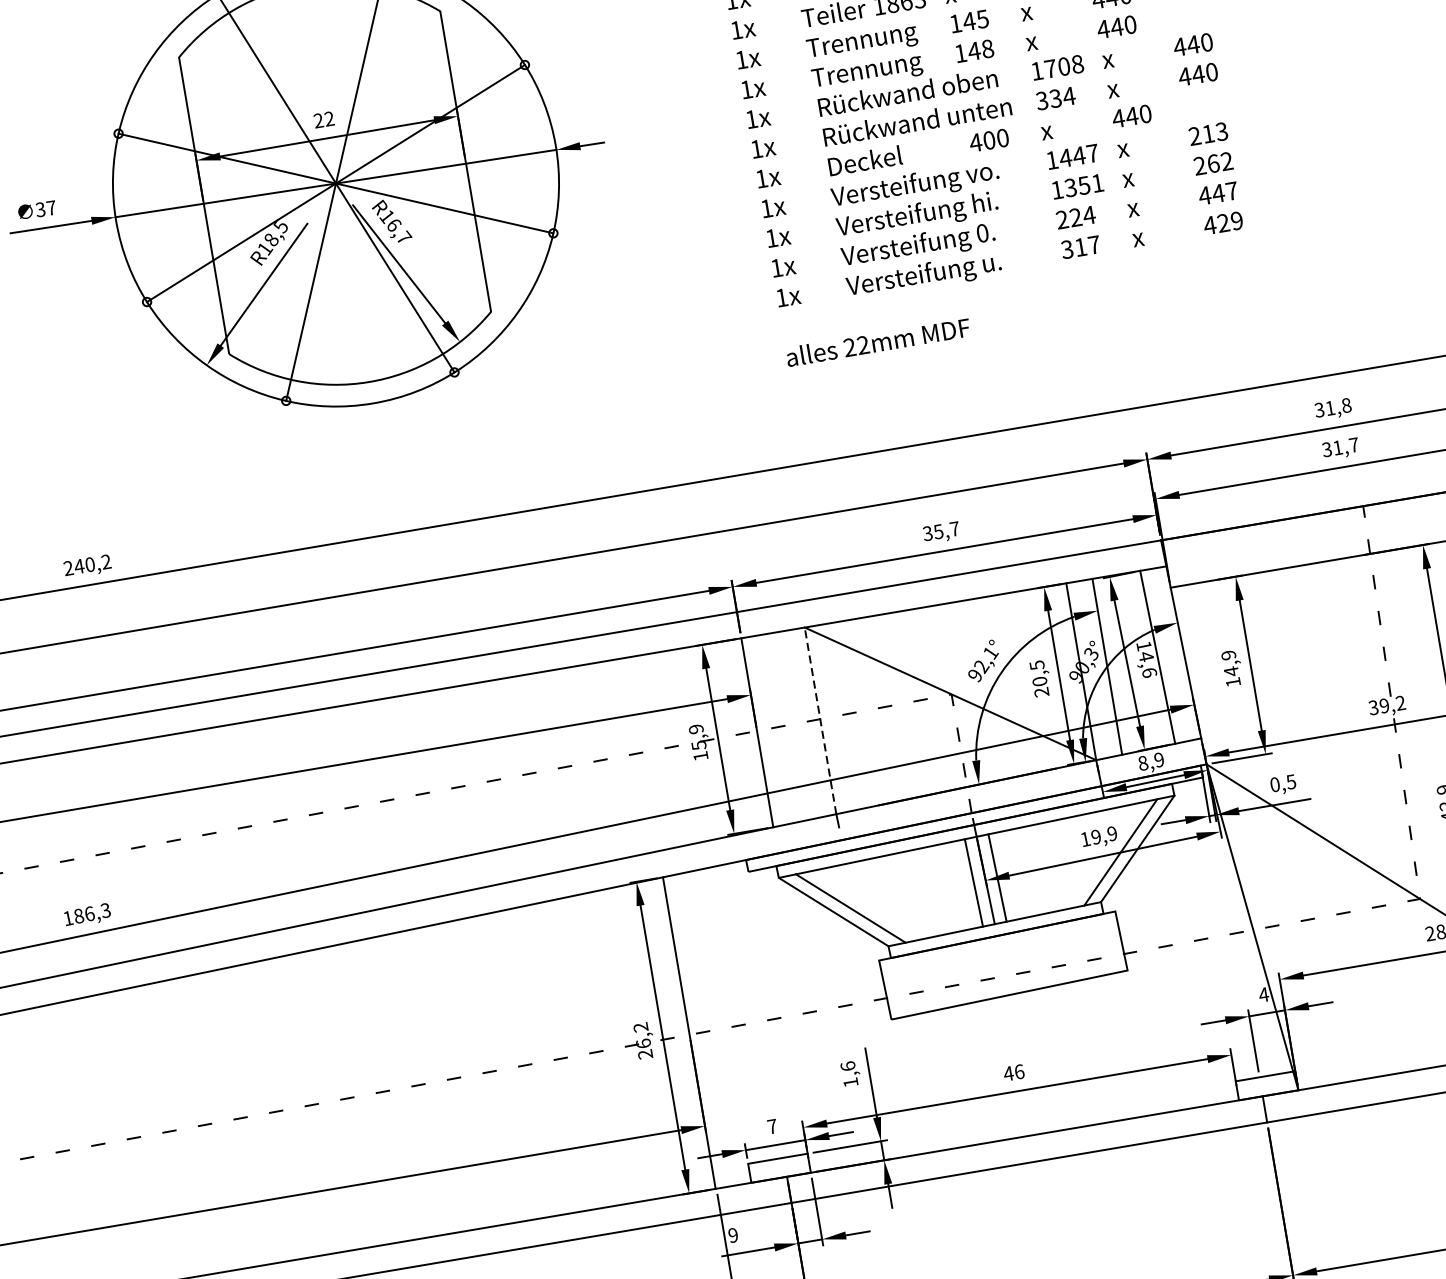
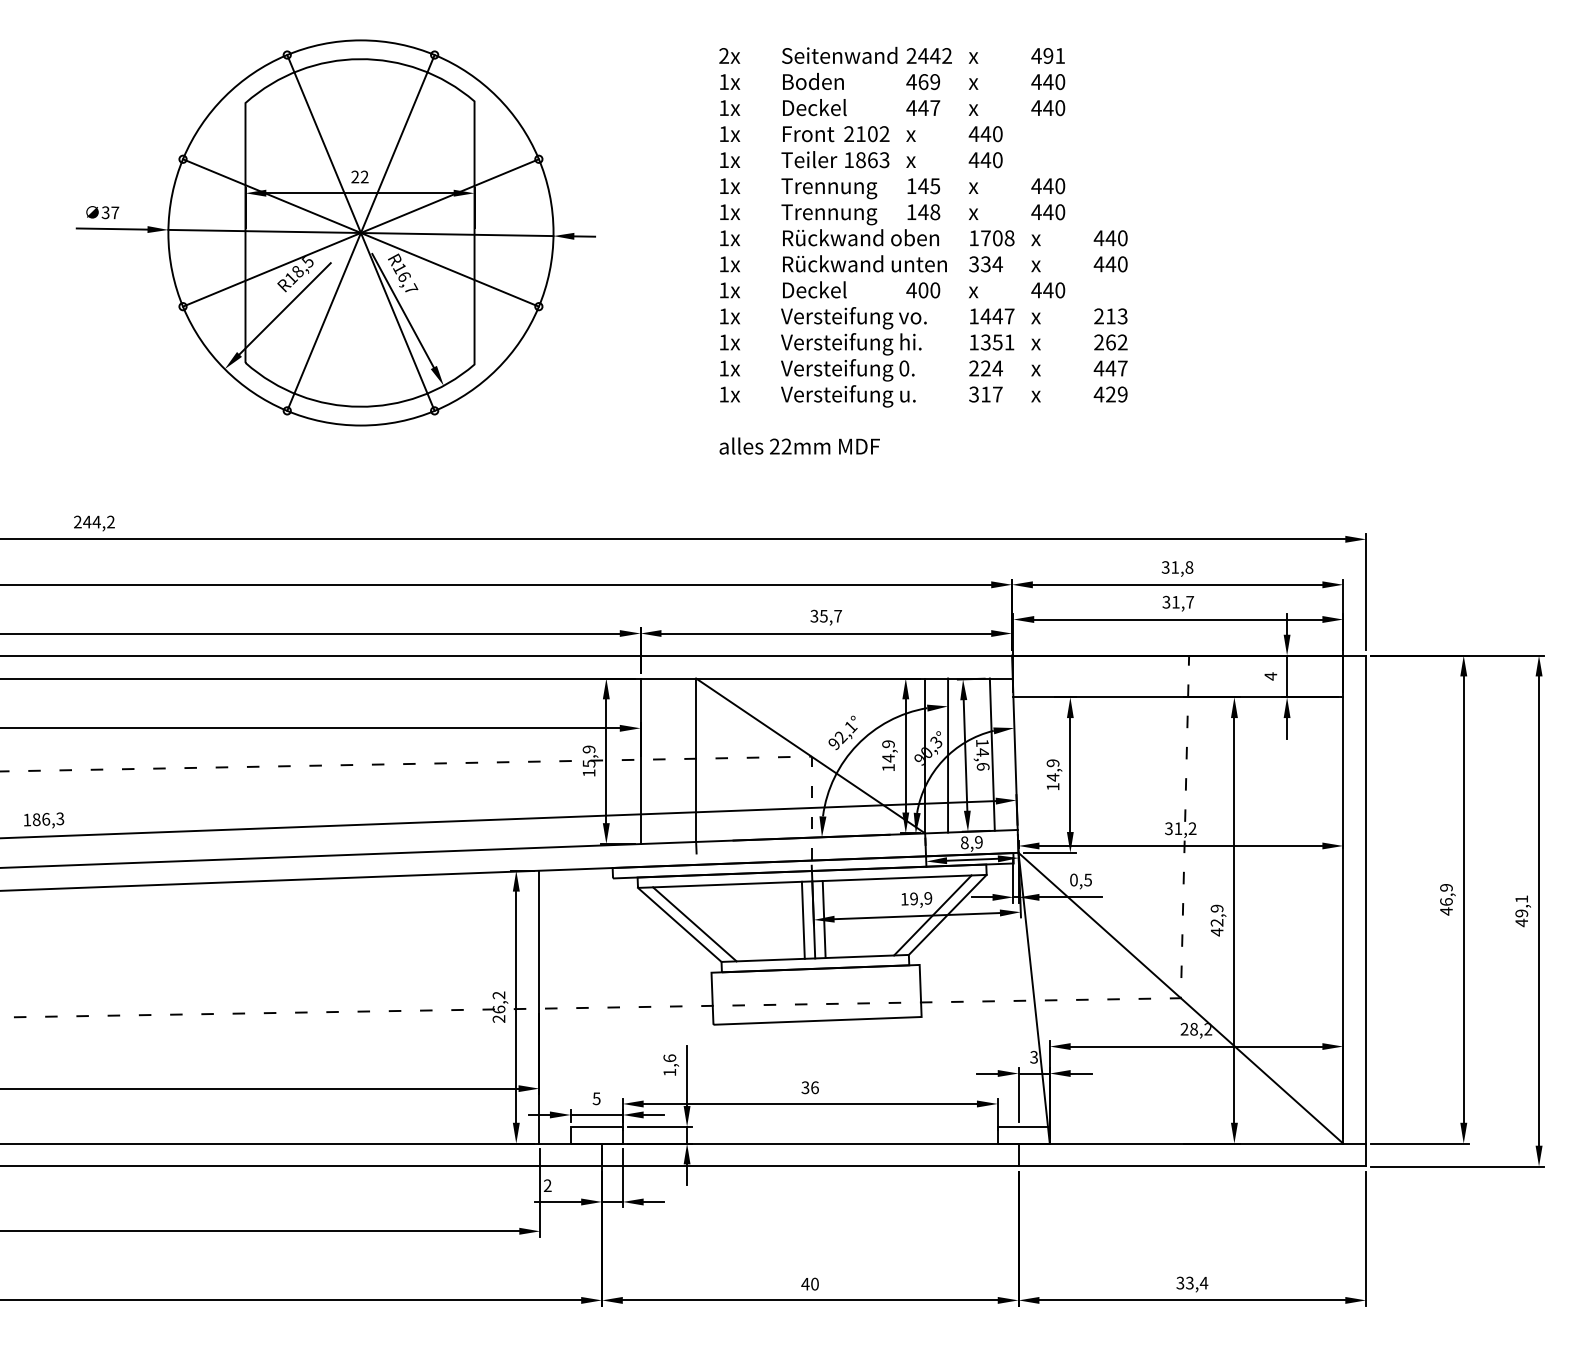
text: (89, 564) -> (96, 521), 240,2 -> 244,2
text: (1039, 678) -> (888, 755), 20,5 -> 14,9
text: (1384, 705) -> (1178, 828), 39,2 -> 31,2
line: (821, 721) -> (696, 760), dashed -> solid
text: (1263, 995) -> (1033, 1057), 4 -> 3
text: (1008, 1073) -> (805, 1087), 46 -> 36
text: (772, 1126) -> (596, 1098), 7 -> 5
text: (733, 1236) -> (547, 1186), 9 -> 2

